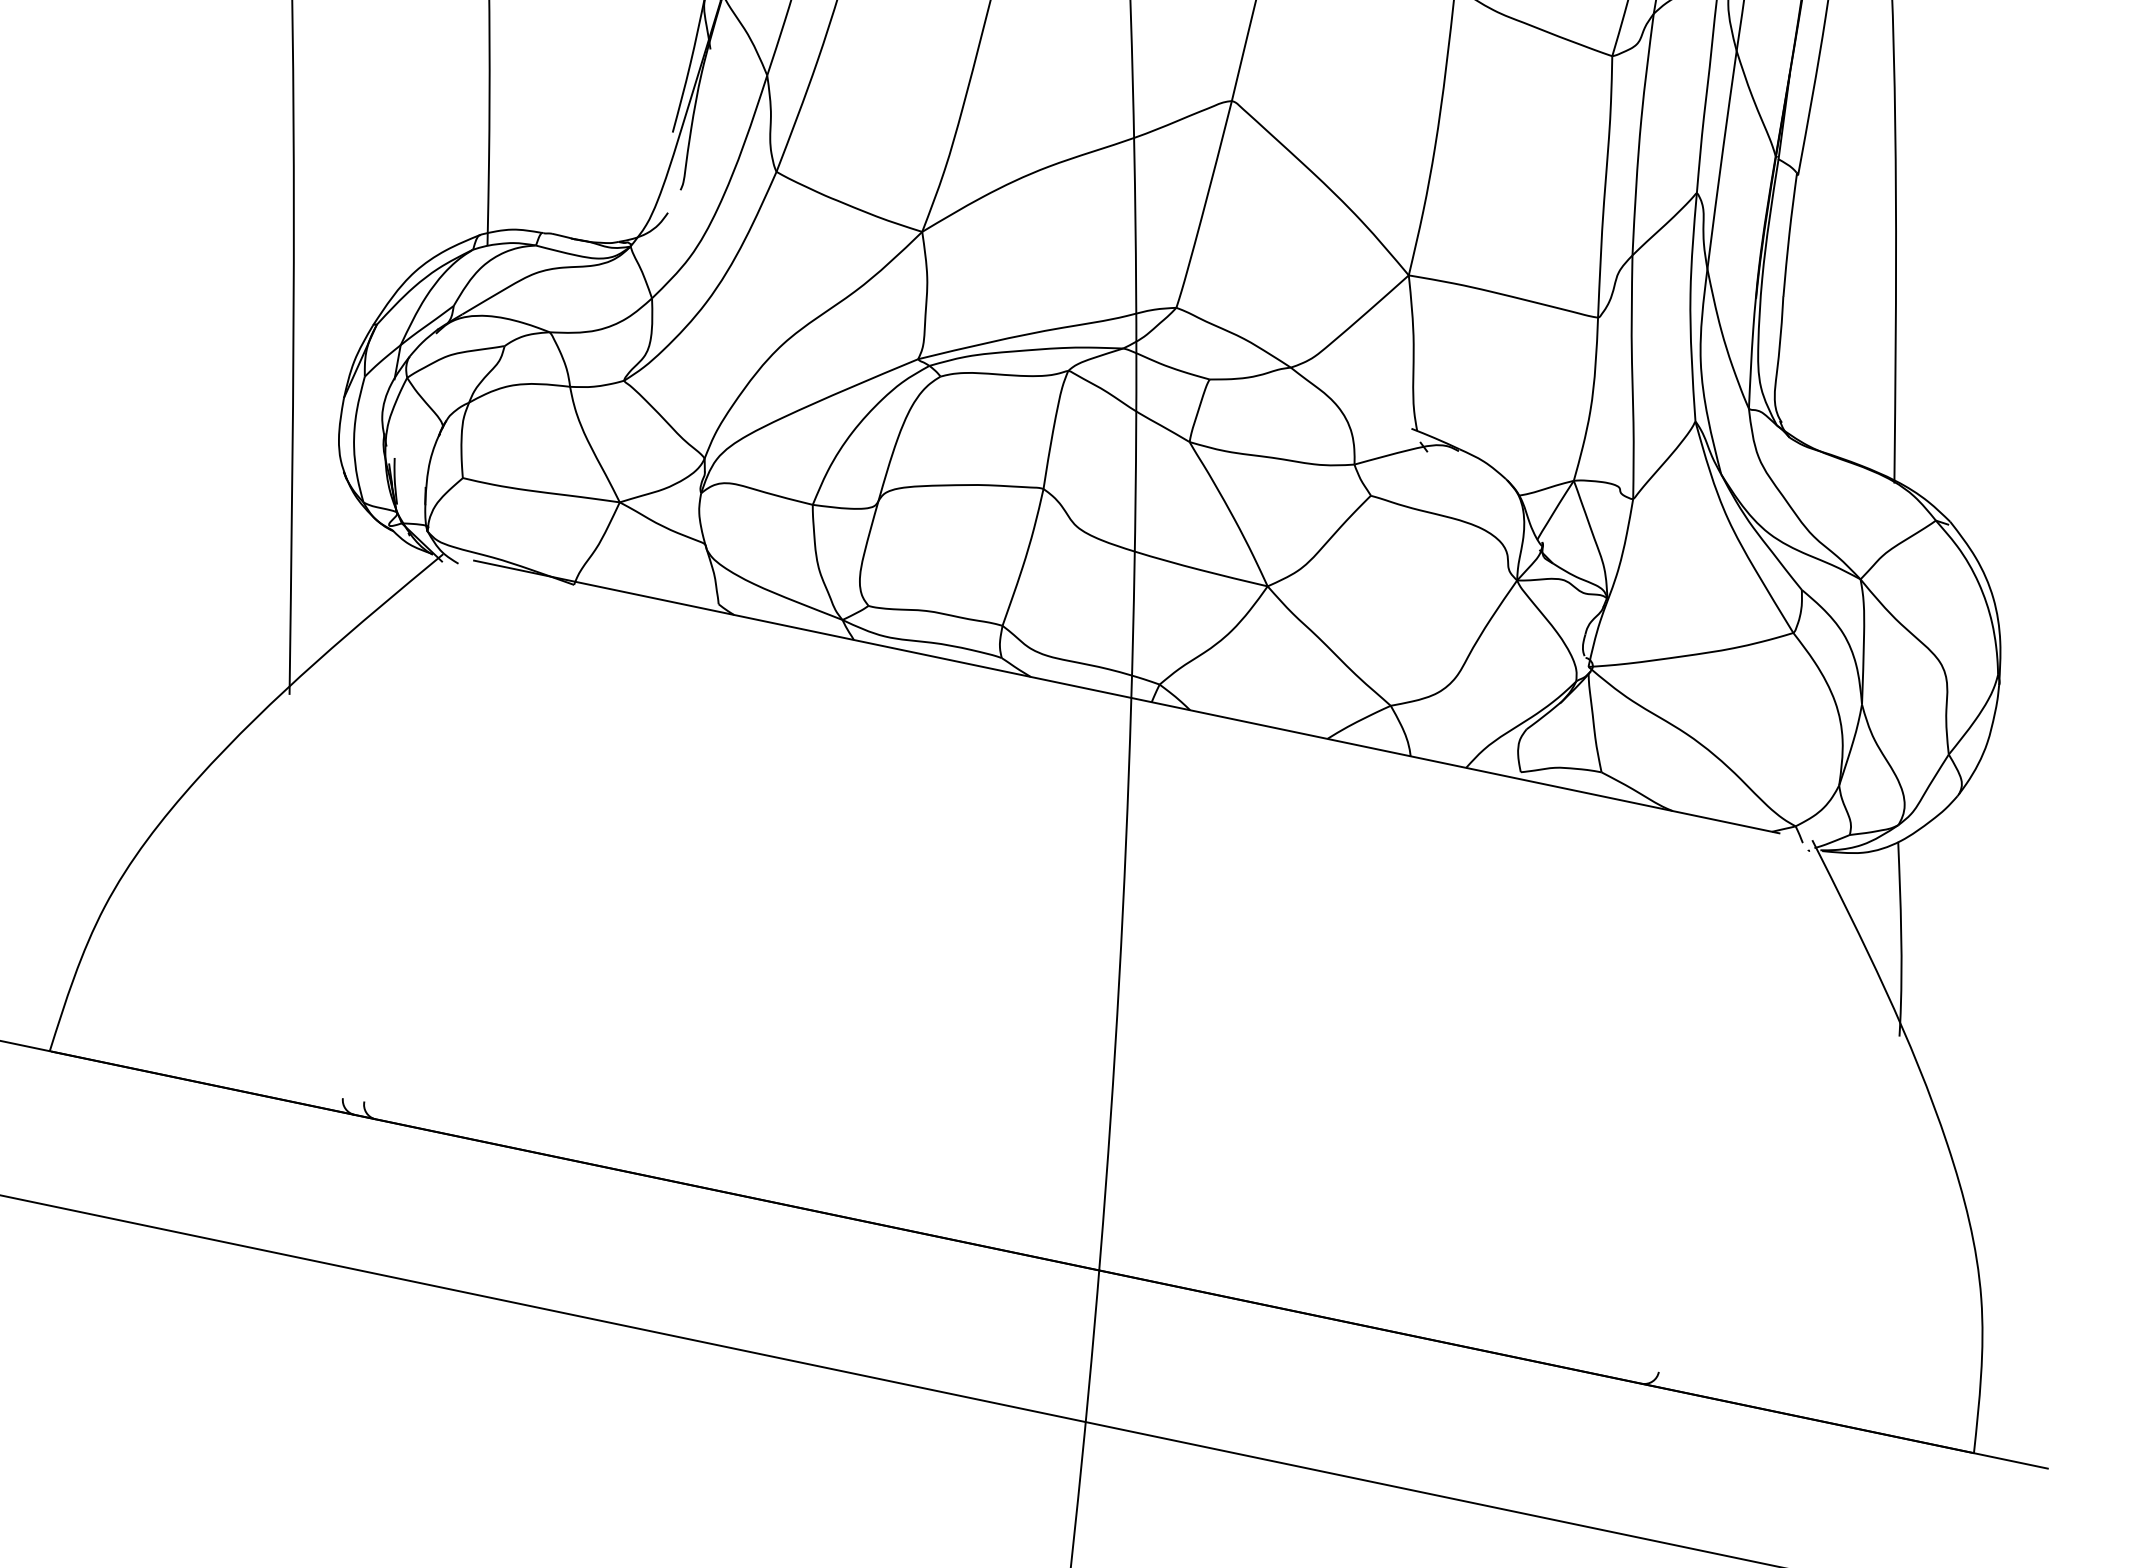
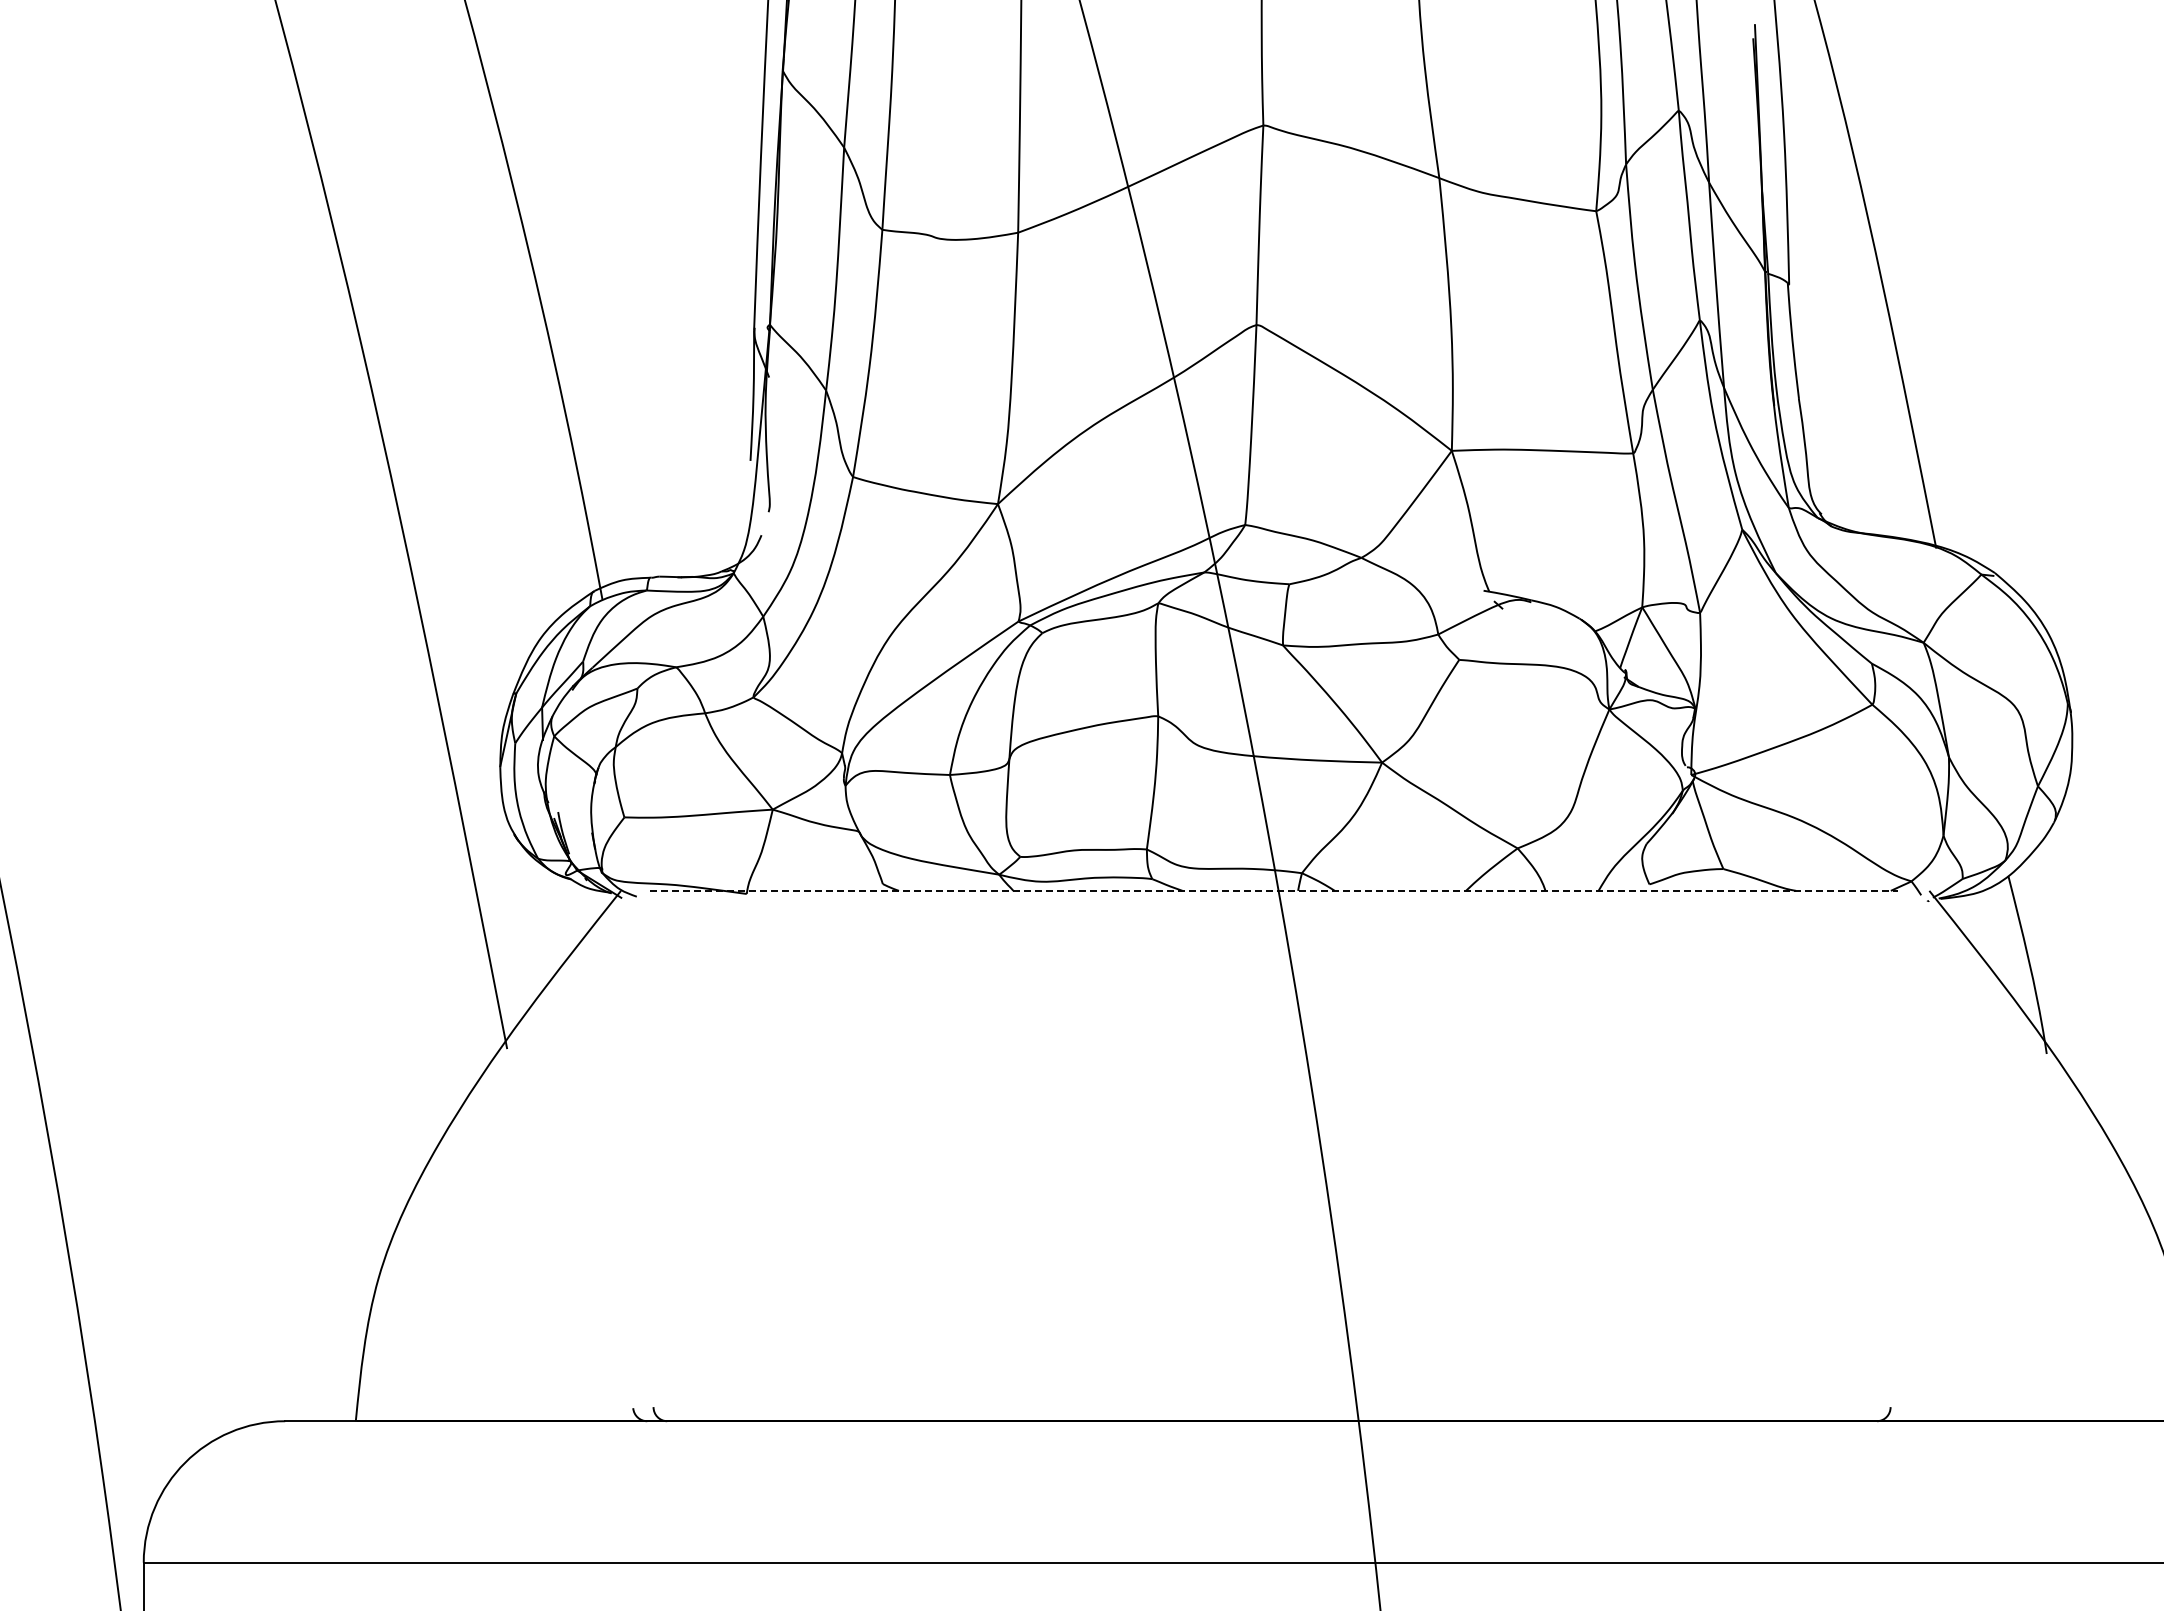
line: (1127, 696) -> (1274, 890), solid -> dashed

